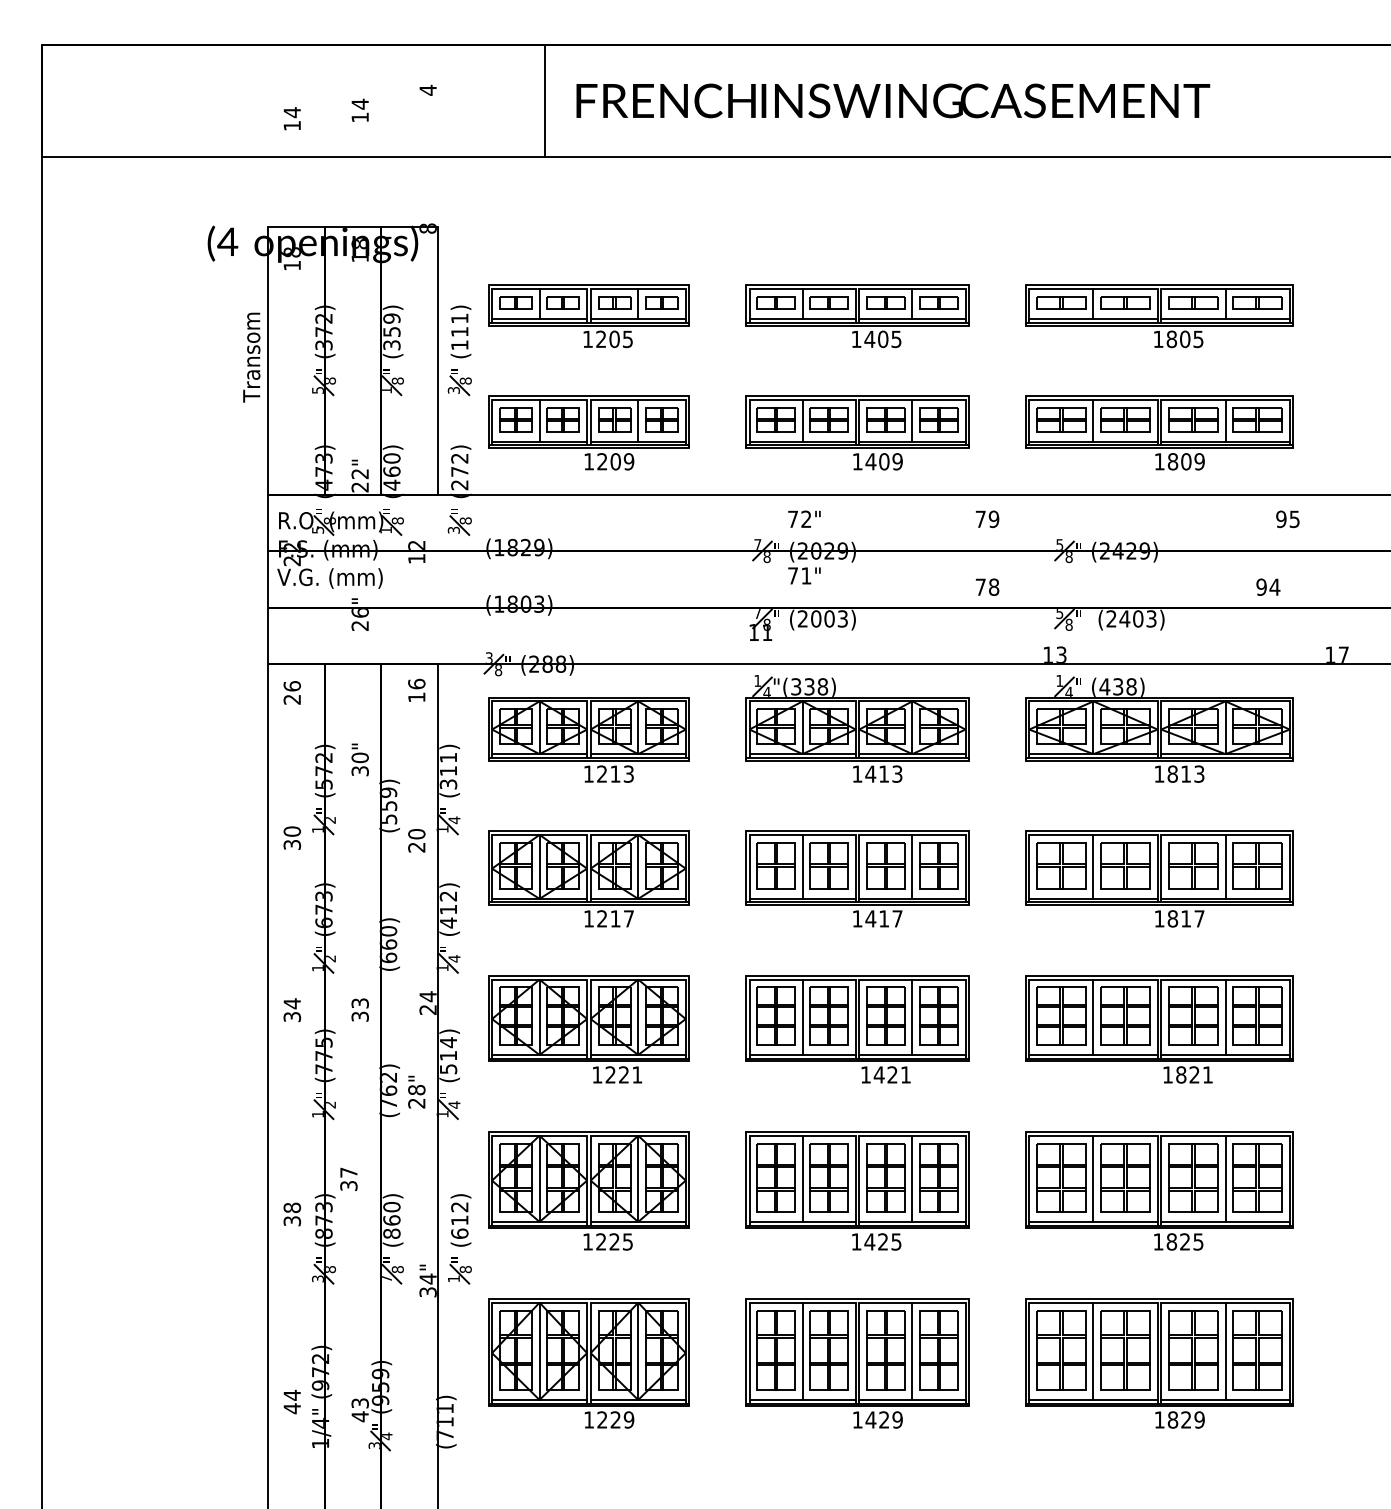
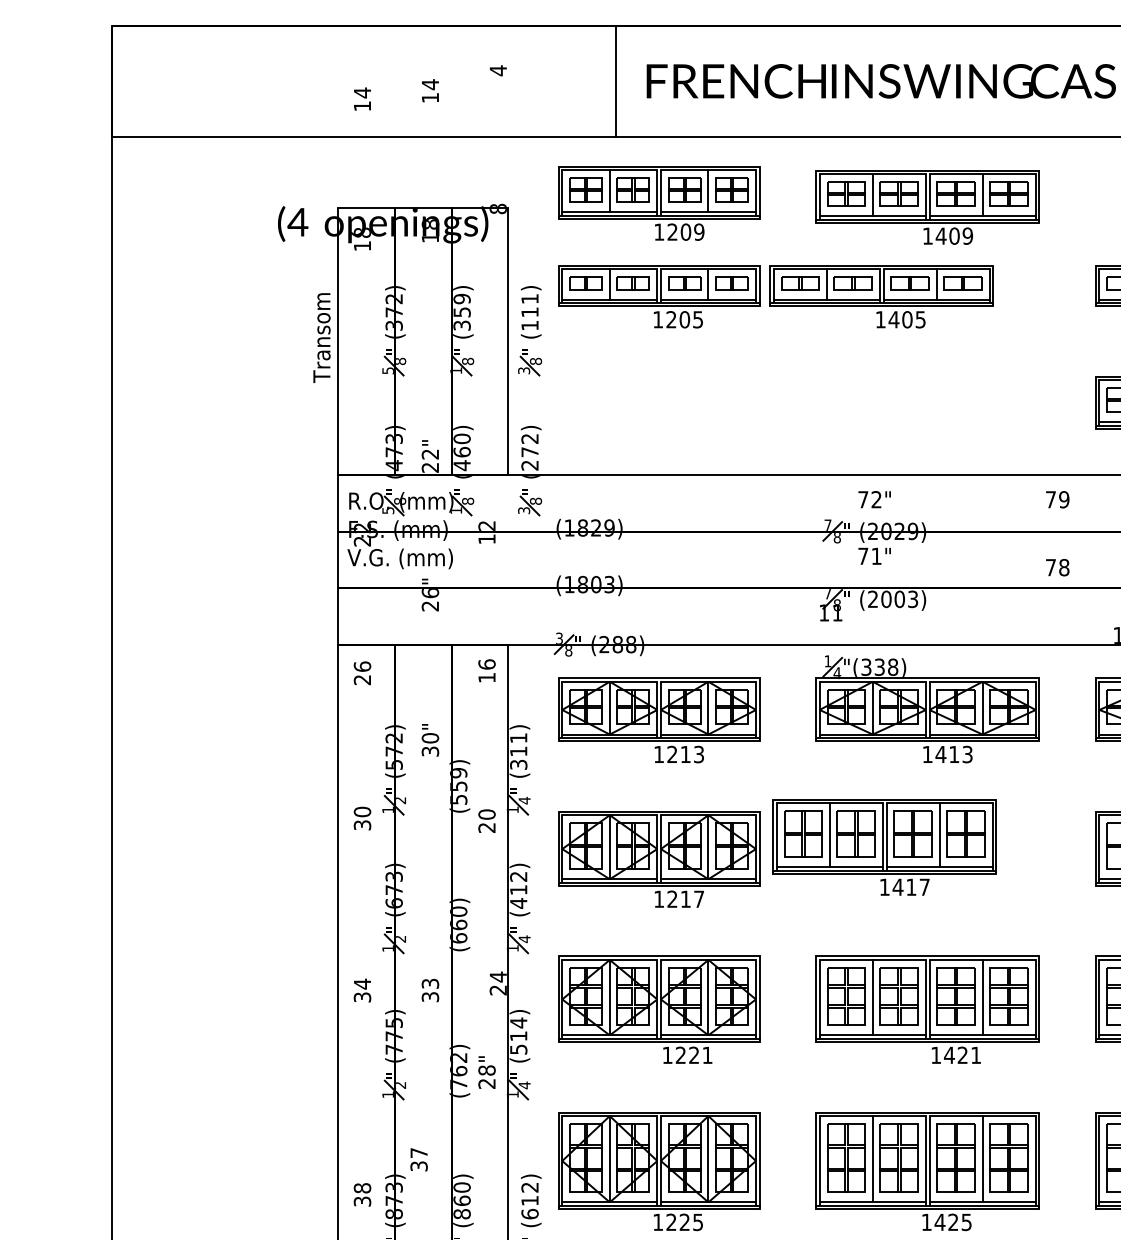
part: (857, 316) -> (881, 296), moved
part: (588, 432) -> (658, 202), moved
part: (857, 432) -> (927, 206), moved
part: (857, 878) -> (884, 846), moved

